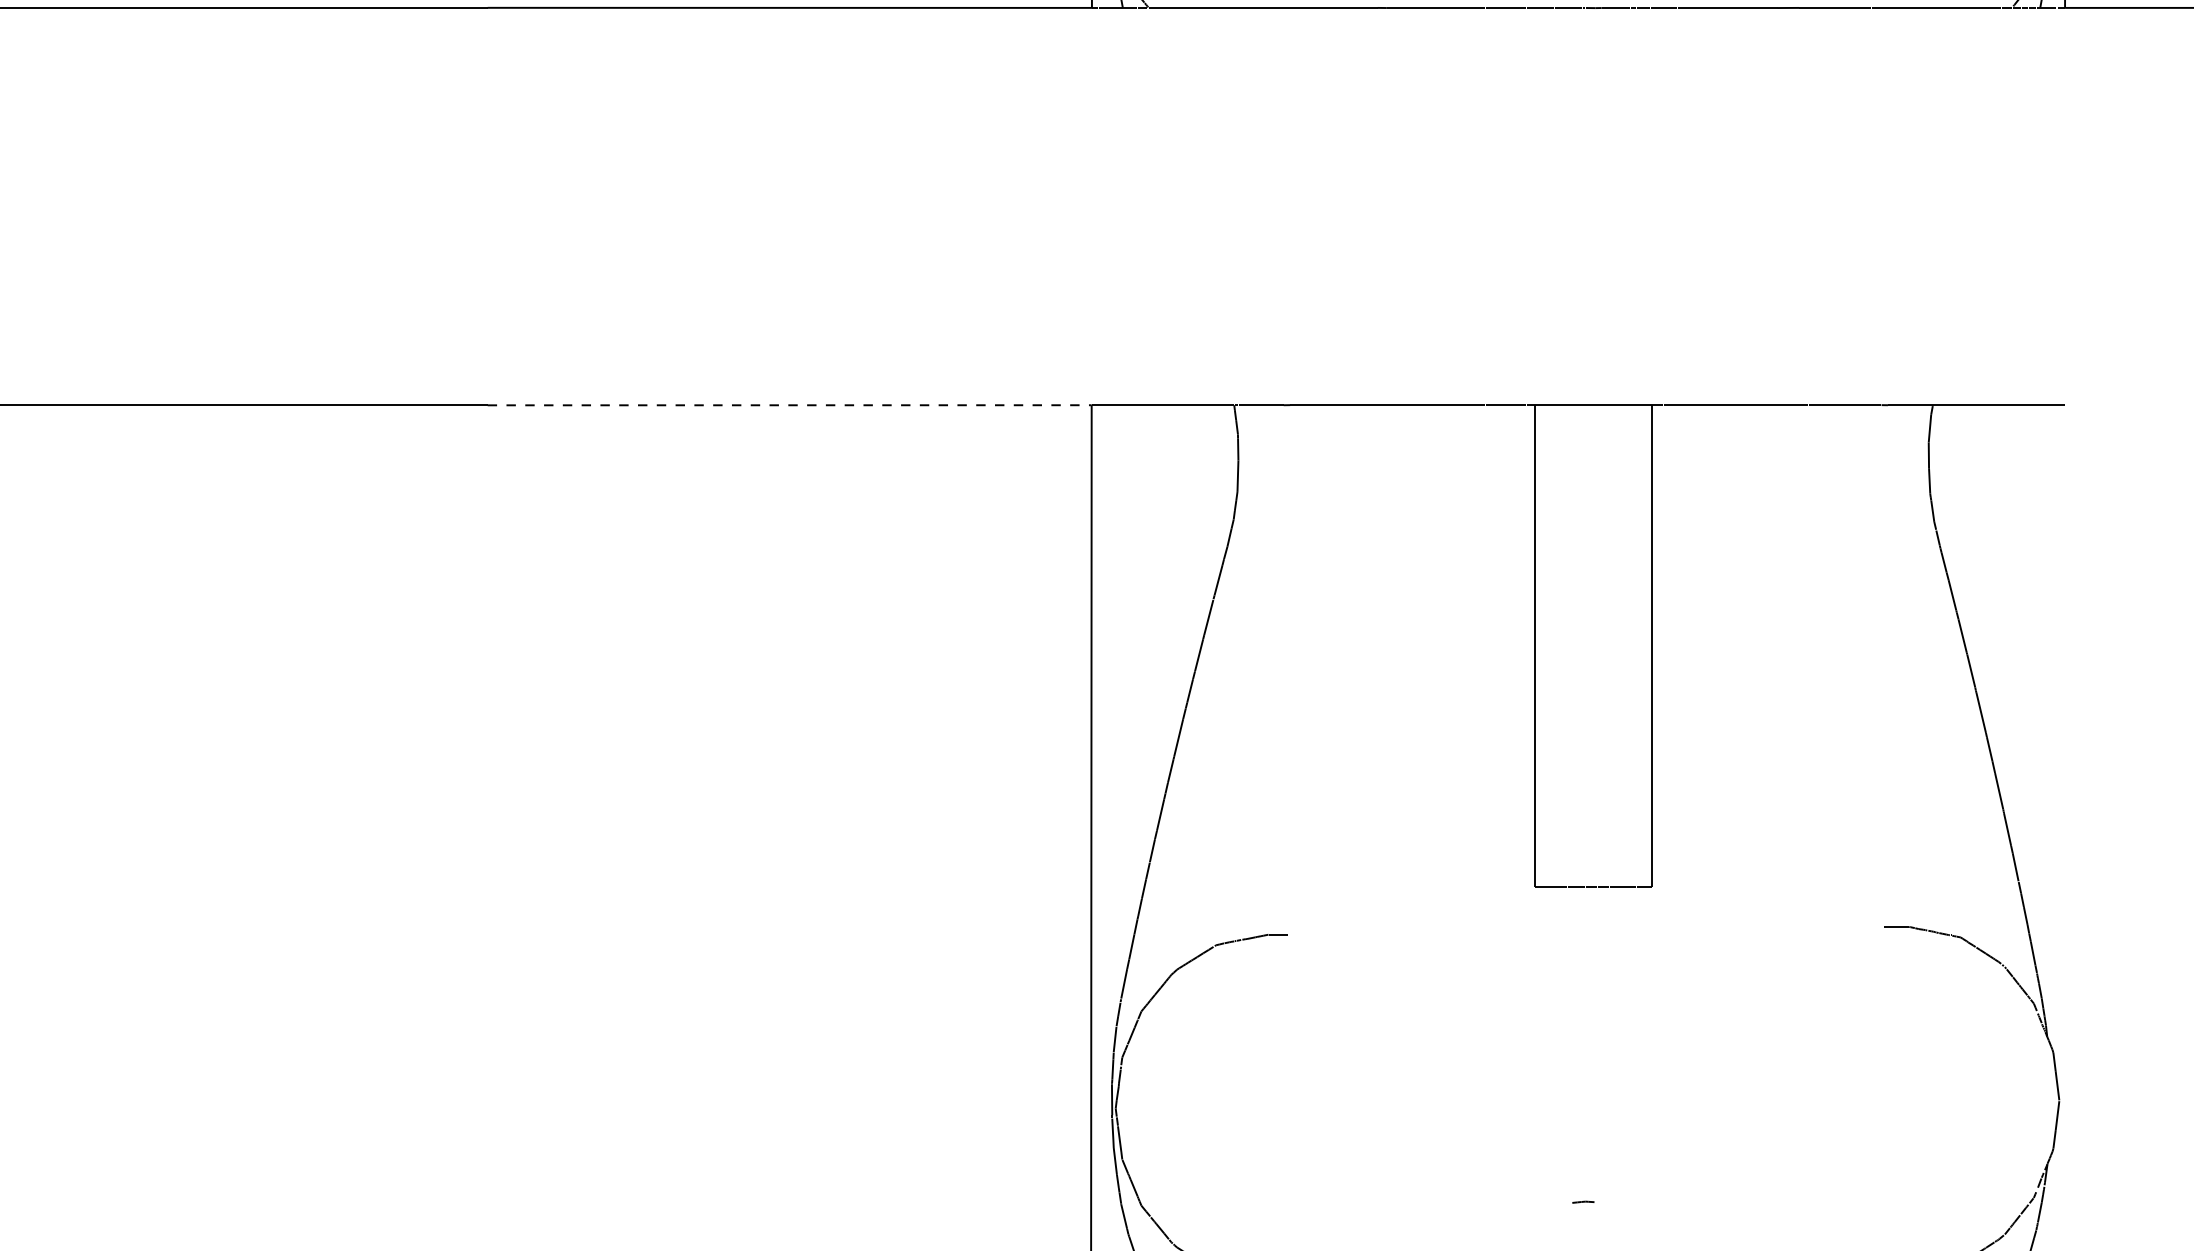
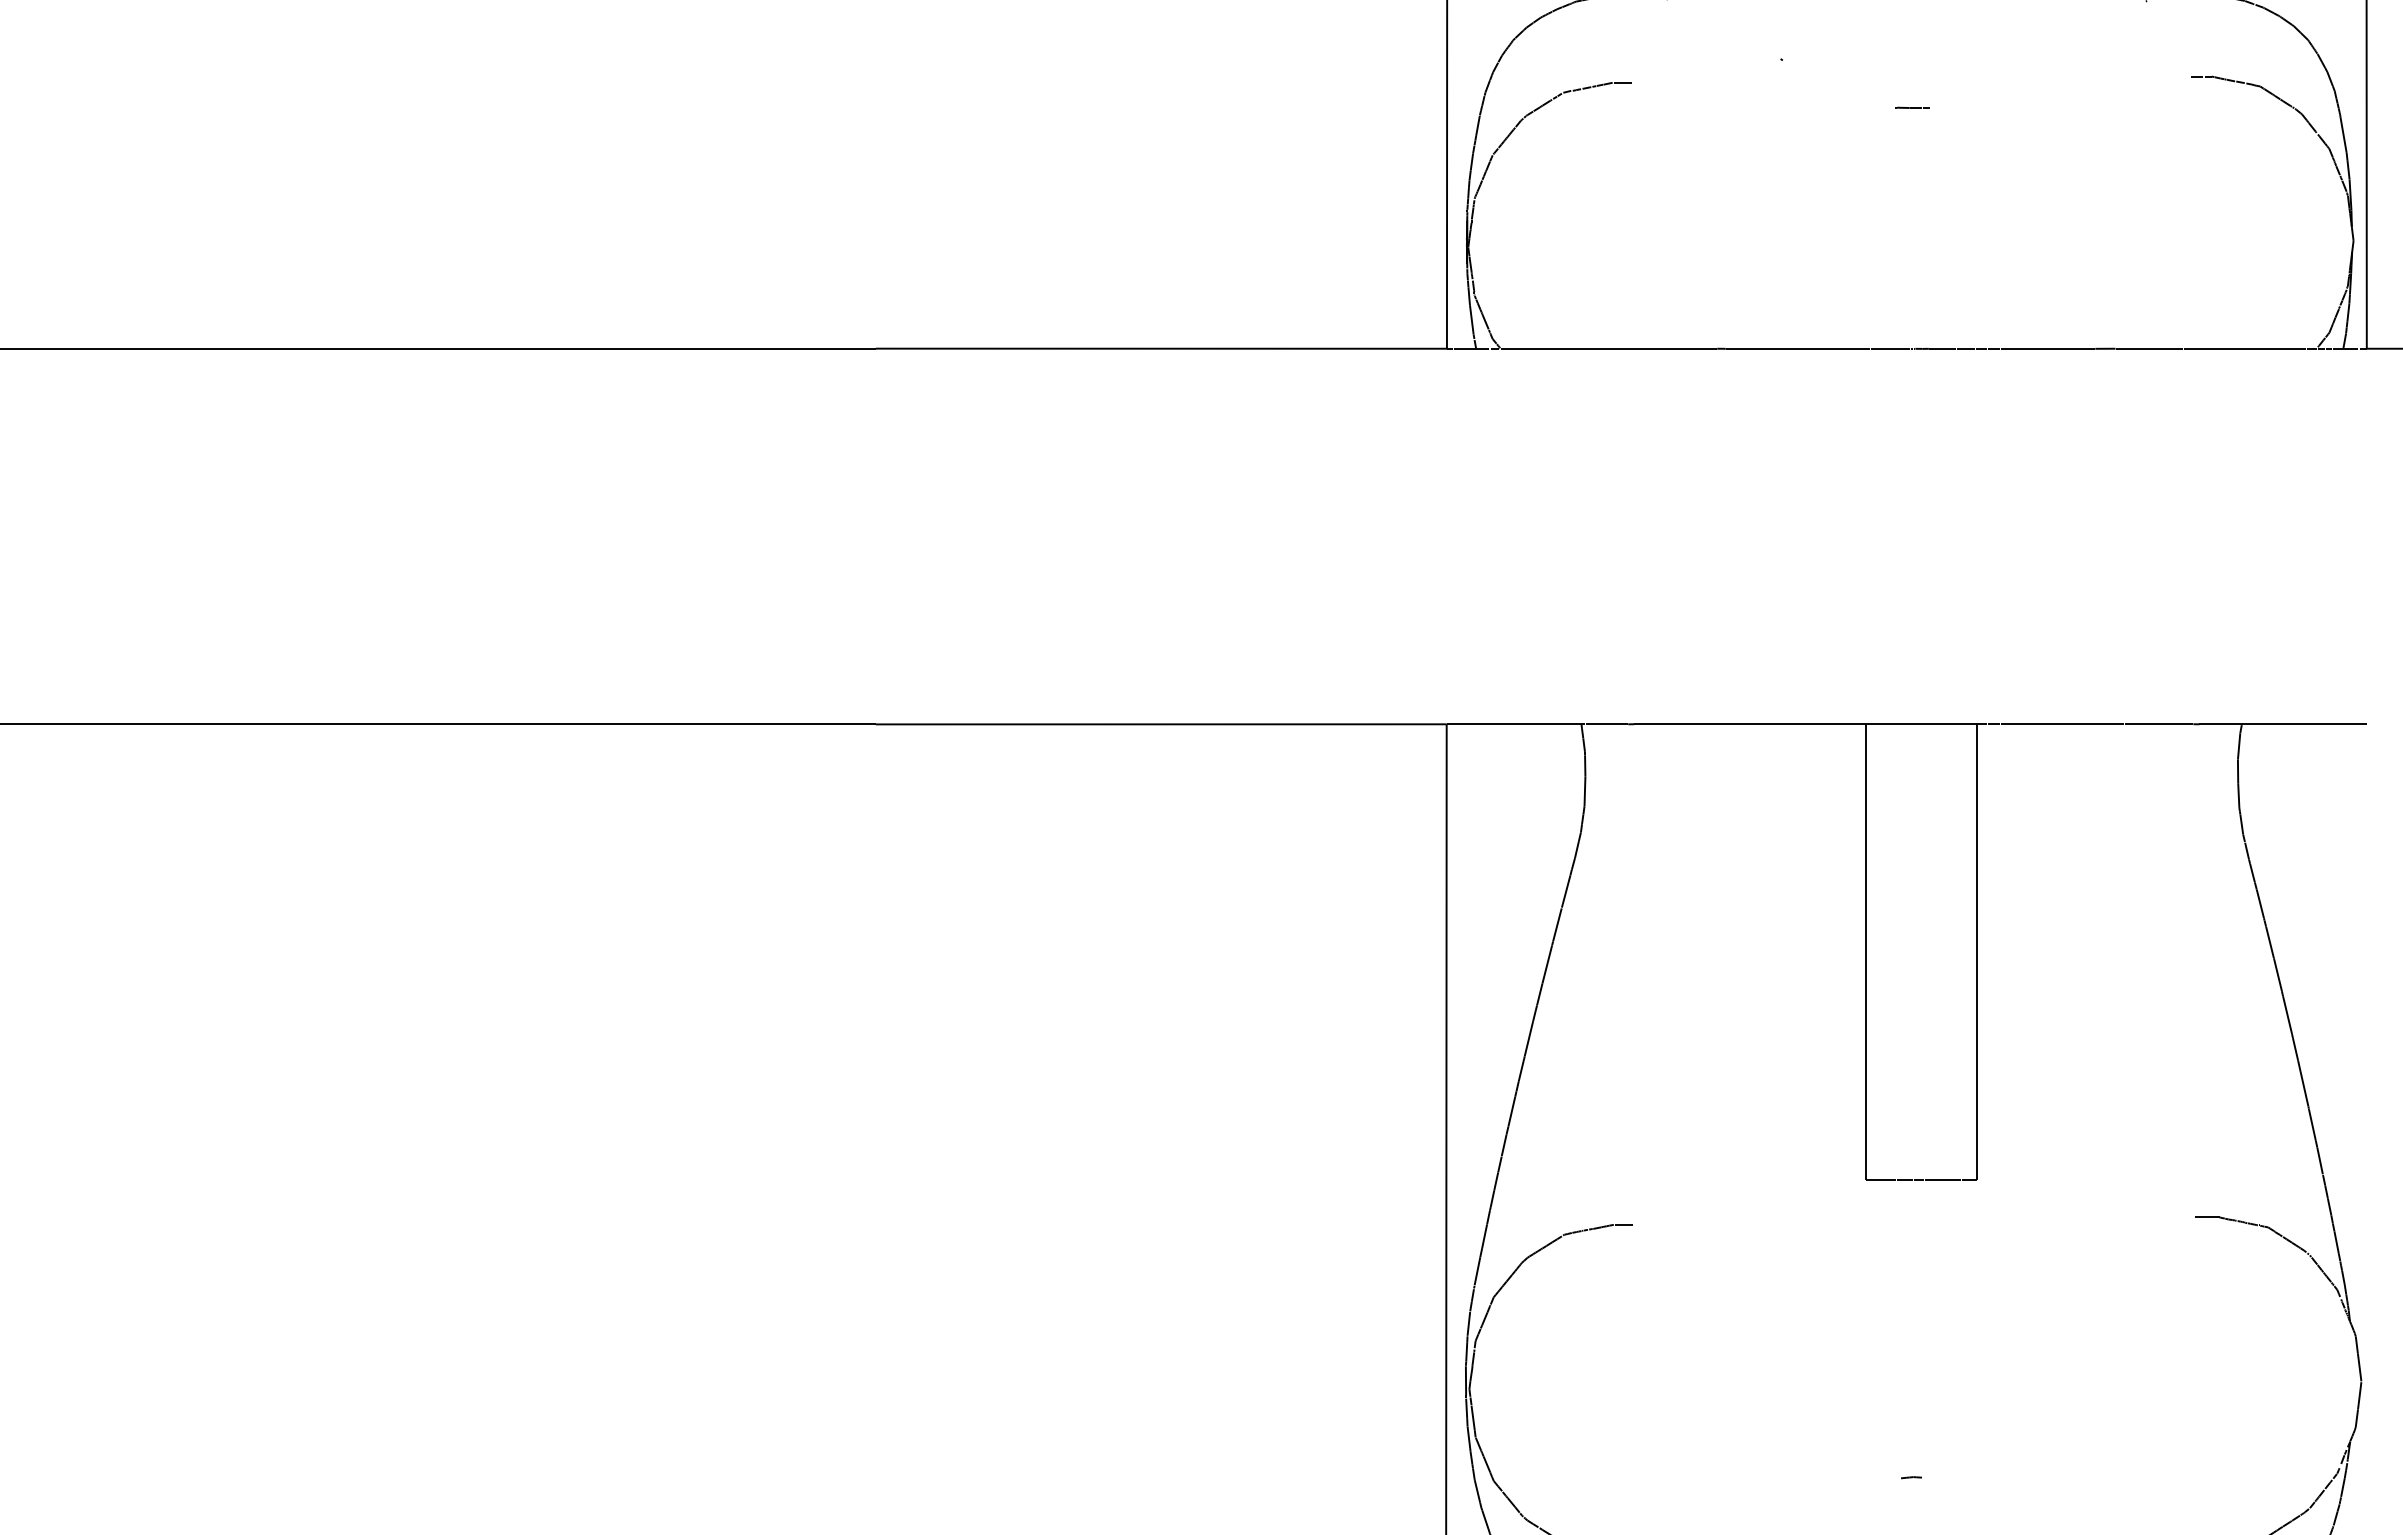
line: (789, 405) -> (1161, 724), dashed -> solid

